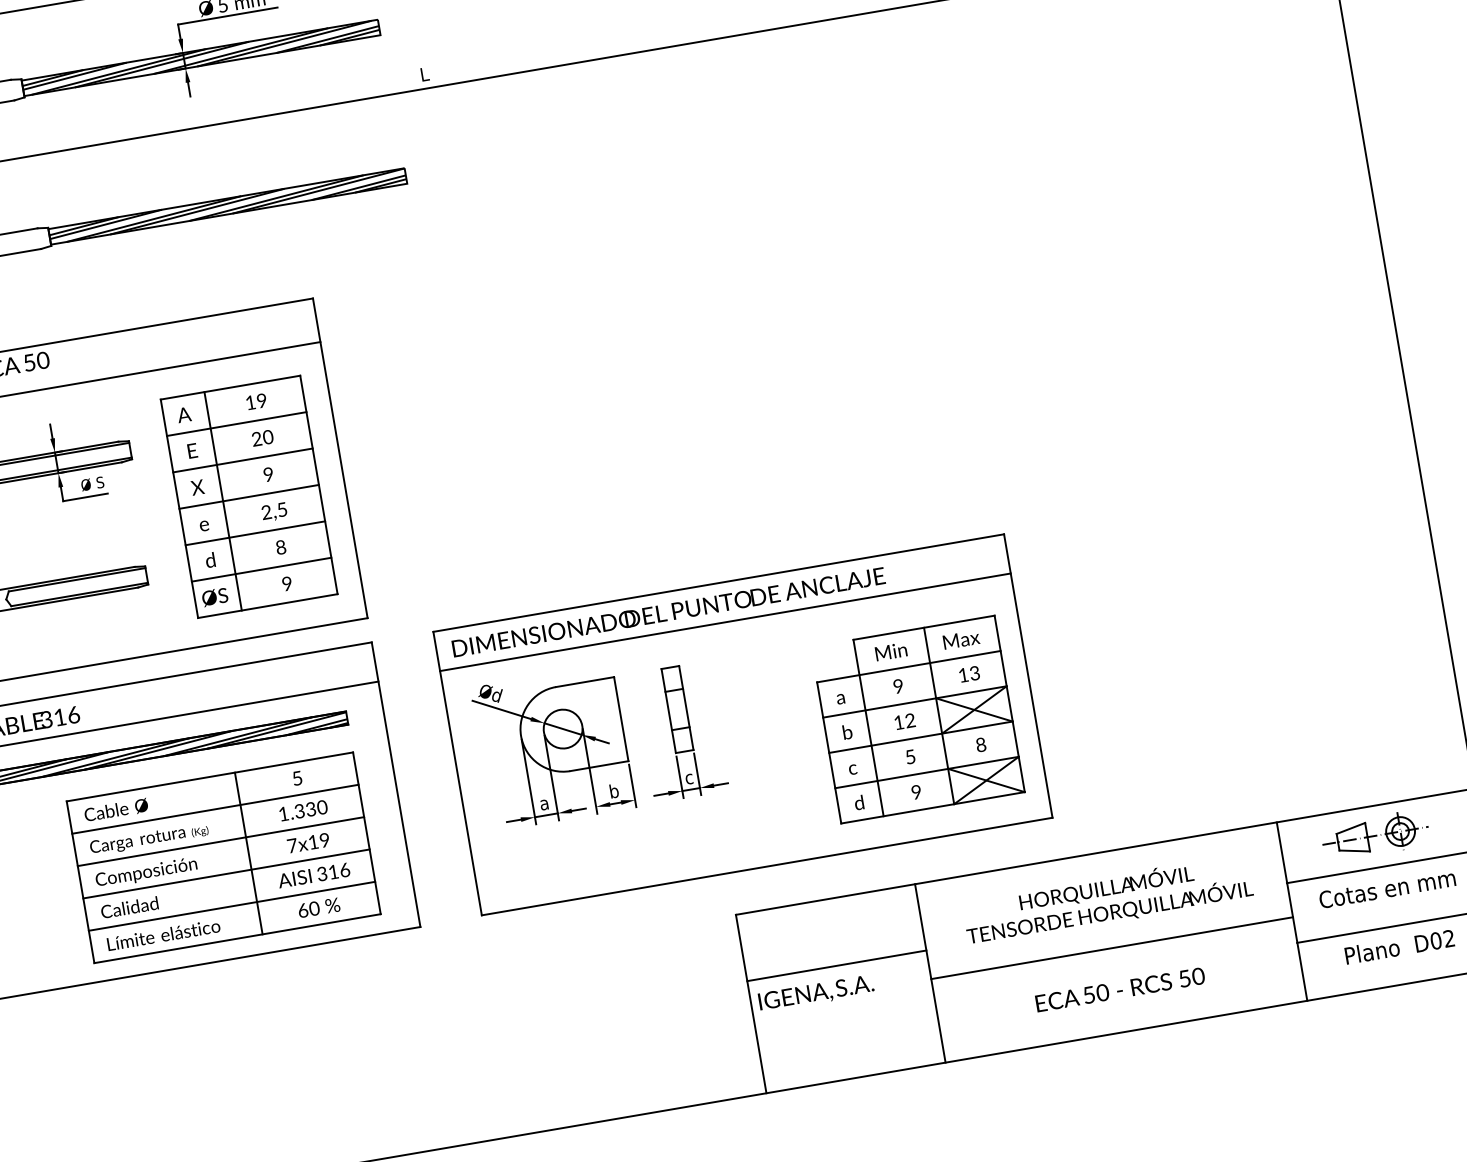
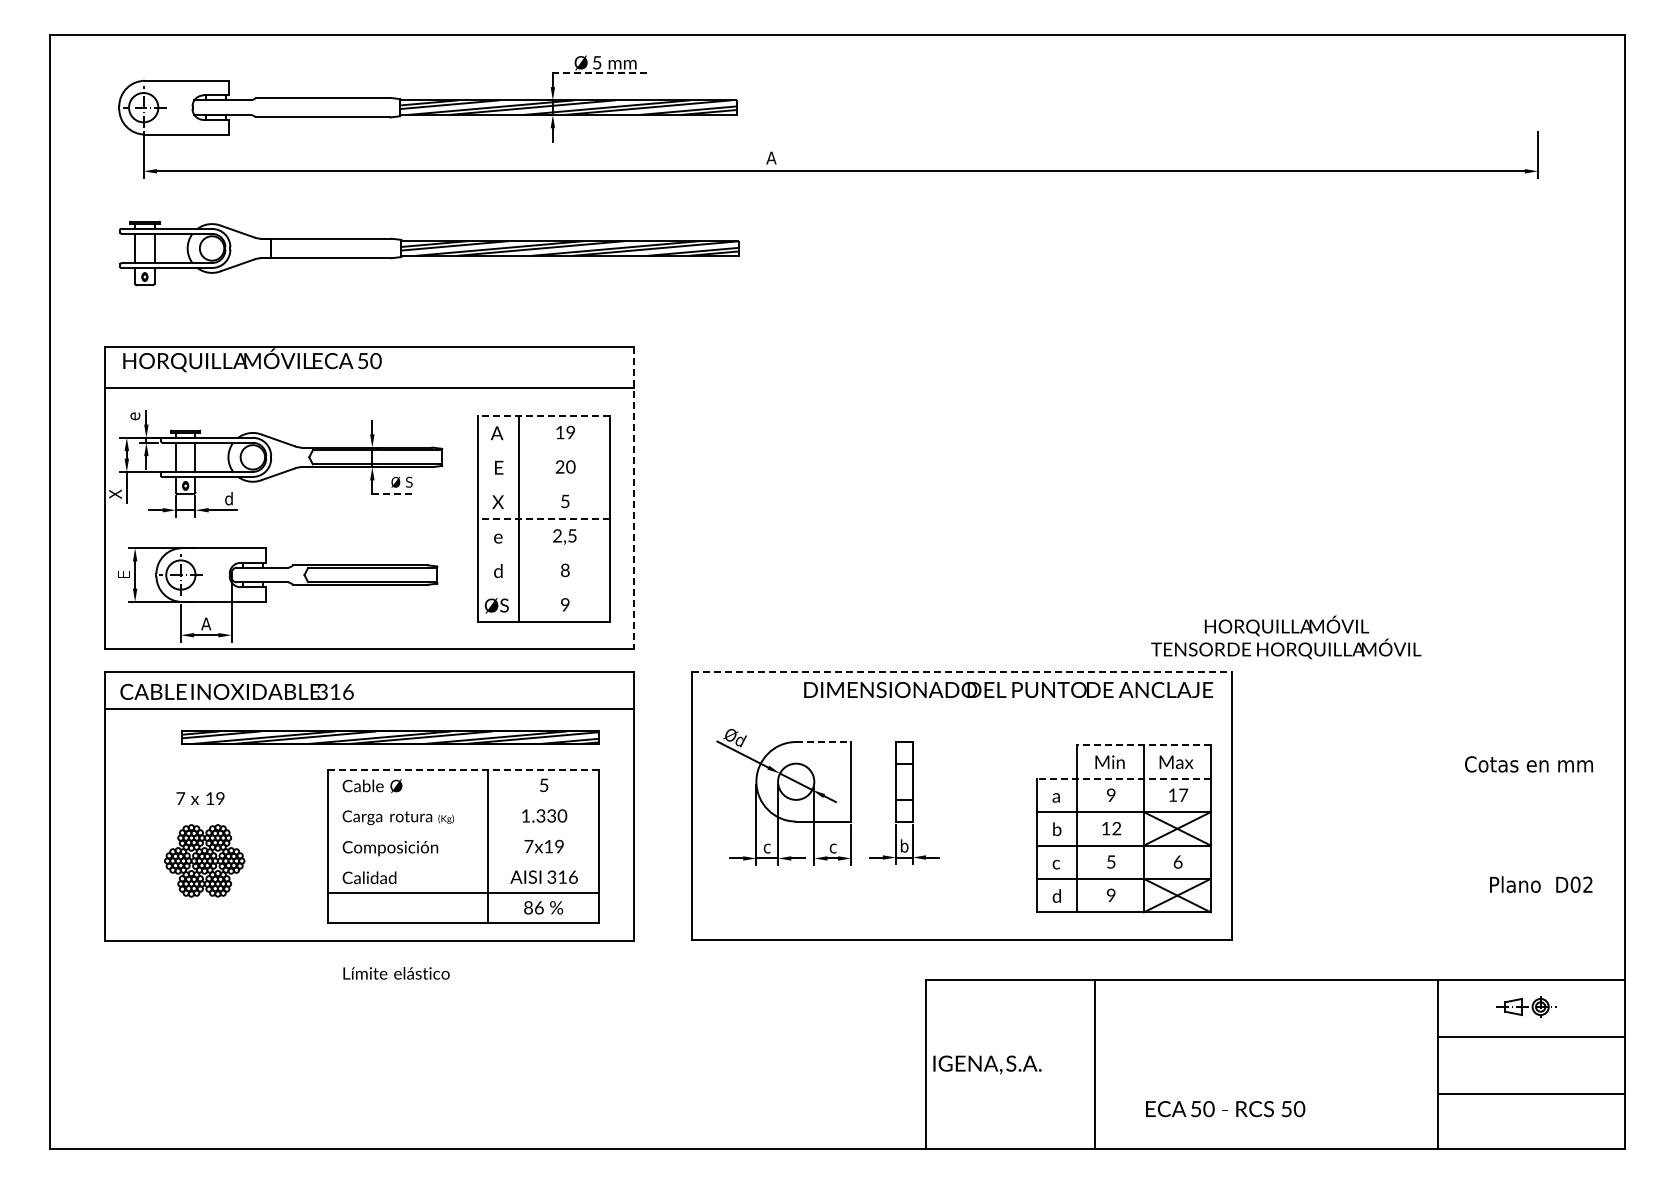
line: (227, 16) -> (599, 73), solid -> dashed
text: (424, 73) -> (771, 157), L -> A
line: (230, 387) -> (543, 415), solid -> dashed
line: (236, 423) -> (543, 449), removed
line: (340, 459) -> (633, 498), solid -> dashed
line: (242, 460) -> (543, 484), removed
text: (268, 474) -> (565, 501), 9 -> 5
line: (248, 496) -> (543, 518), solid -> dashed
line: (85, 497) -> (393, 493), solid -> dashed
line: (254, 533) -> (543, 553), removed
line: (261, 569) -> (543, 587), removed
line: (718, 582) -> (962, 671), solid -> dashed
text: (668, 611) -> (1008, 689), moved
line: (725, 622) -> (962, 709), removed
line: (923, 628) -> (1143, 745), solid -> dashed
line: (908, 666) -> (1123, 778), solid -> dashed
text: (974, 672) -> (1183, 794), 13 -> 17
line: (584, 682) -> (823, 742), solid -> dashed
text: (980, 744) -> (1177, 861), 8 -> 6
text: (689, 776) -> (904, 845), c -> b
line: (209, 777) -> (463, 770), solid -> dashed
text: (614, 790) -> (833, 846), b -> c
text: (543, 804) -> (766, 848), a -> c
line: (215, 808) -> (463, 800), removed
part: (1375, 833) -> (1526, 1005), size x0.6
line: (220, 841) -> (463, 831), removed
line: (226, 874) -> (463, 862), removed
text: (1386, 889) -> (1528, 764), moved
text: (1108, 899) -> (1286, 637), moved
text: (308, 909) -> (533, 907), 60 -> 86
text: (163, 935) -> (396, 973), moved
text: (1399, 946) -> (1541, 884), moved
line: (1112, 948) -> (1266, 1069), removed
line: (836, 965) -> (1010, 1042), removed
text: (1120, 990) -> (1225, 1109), moved

